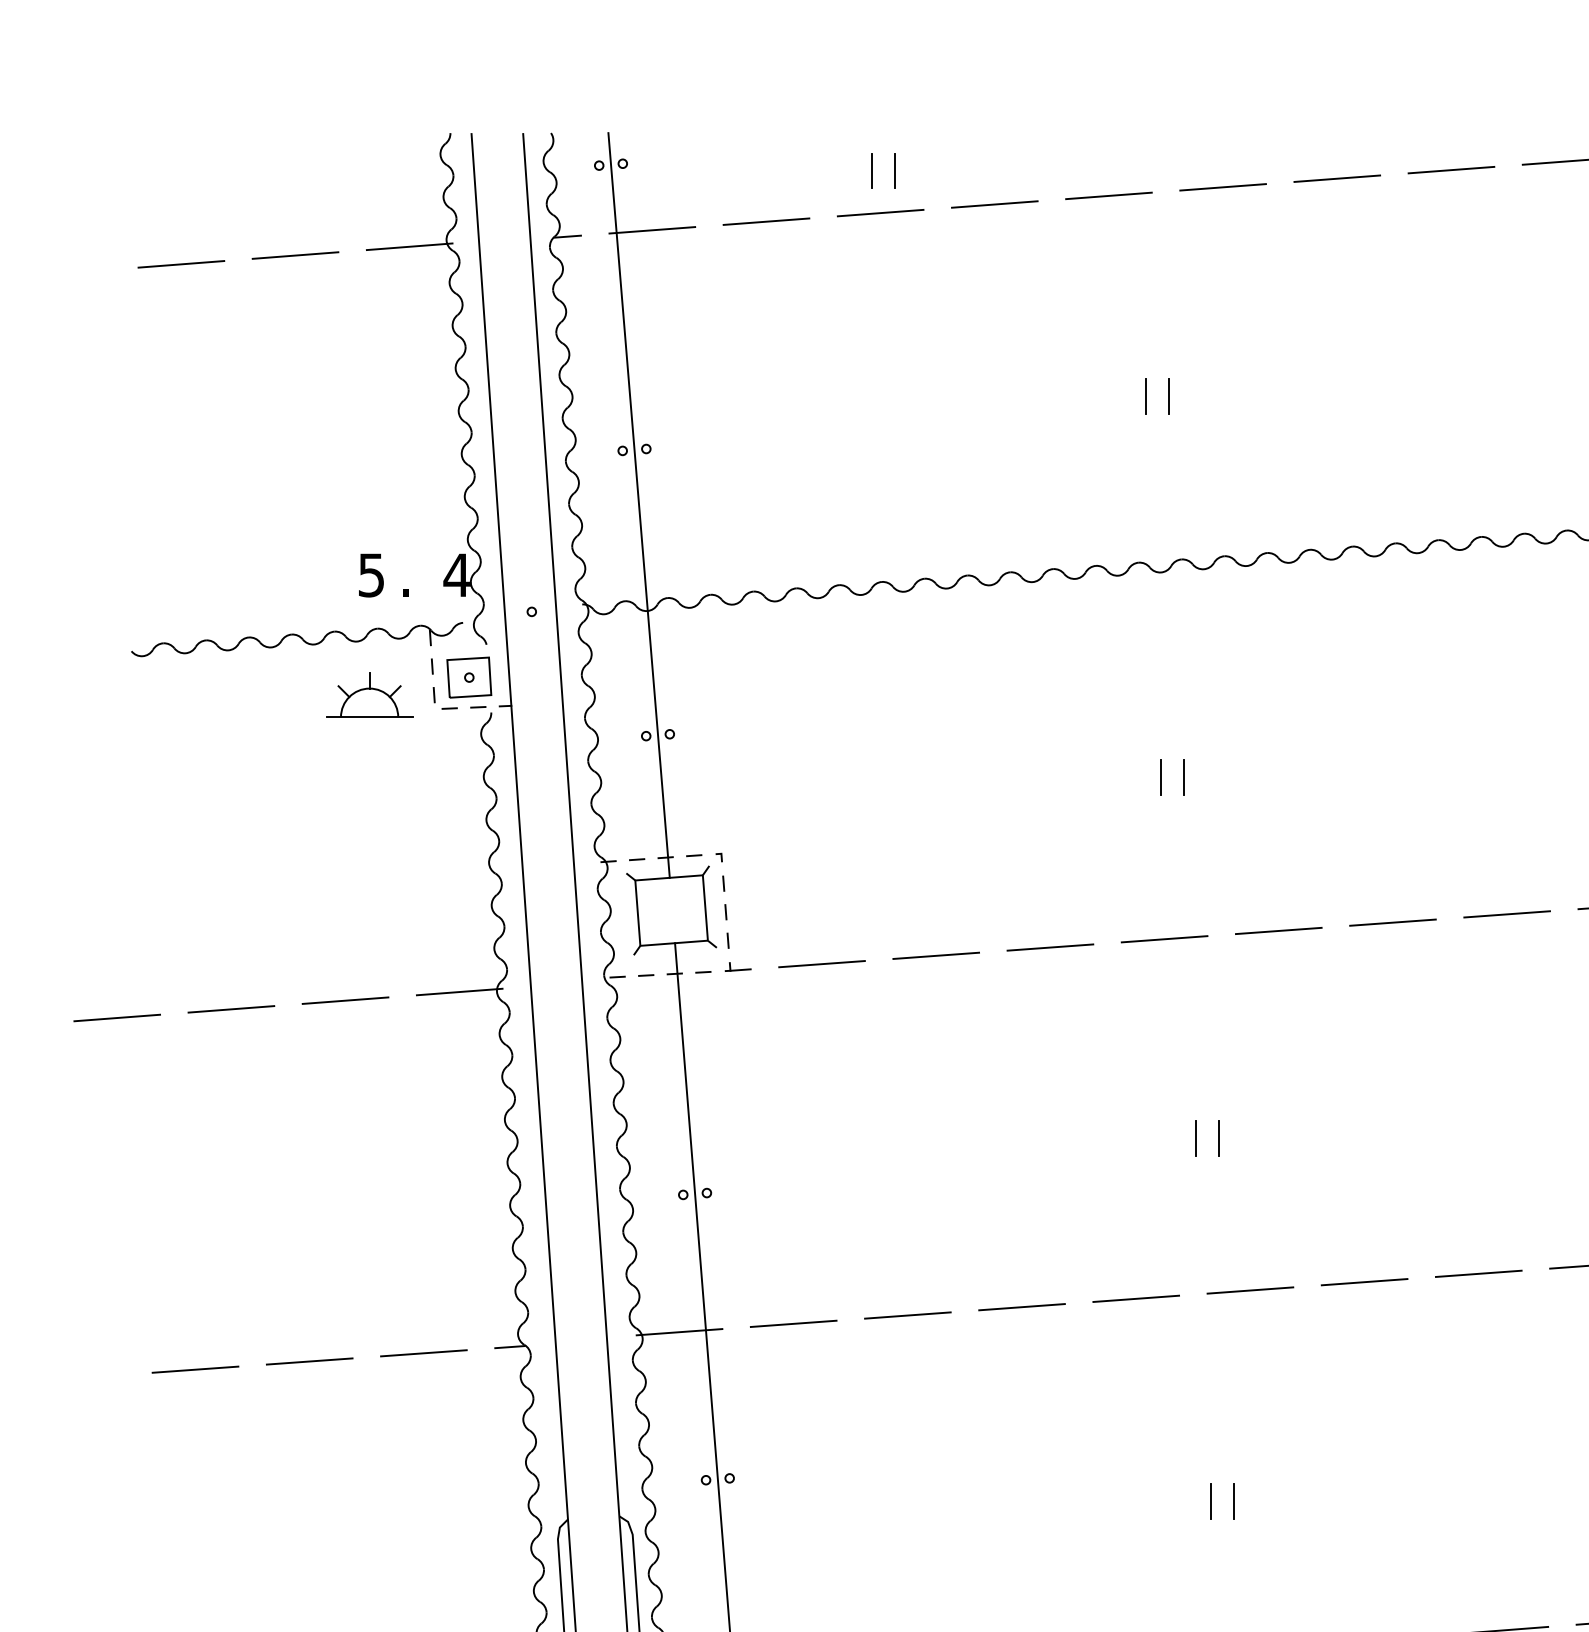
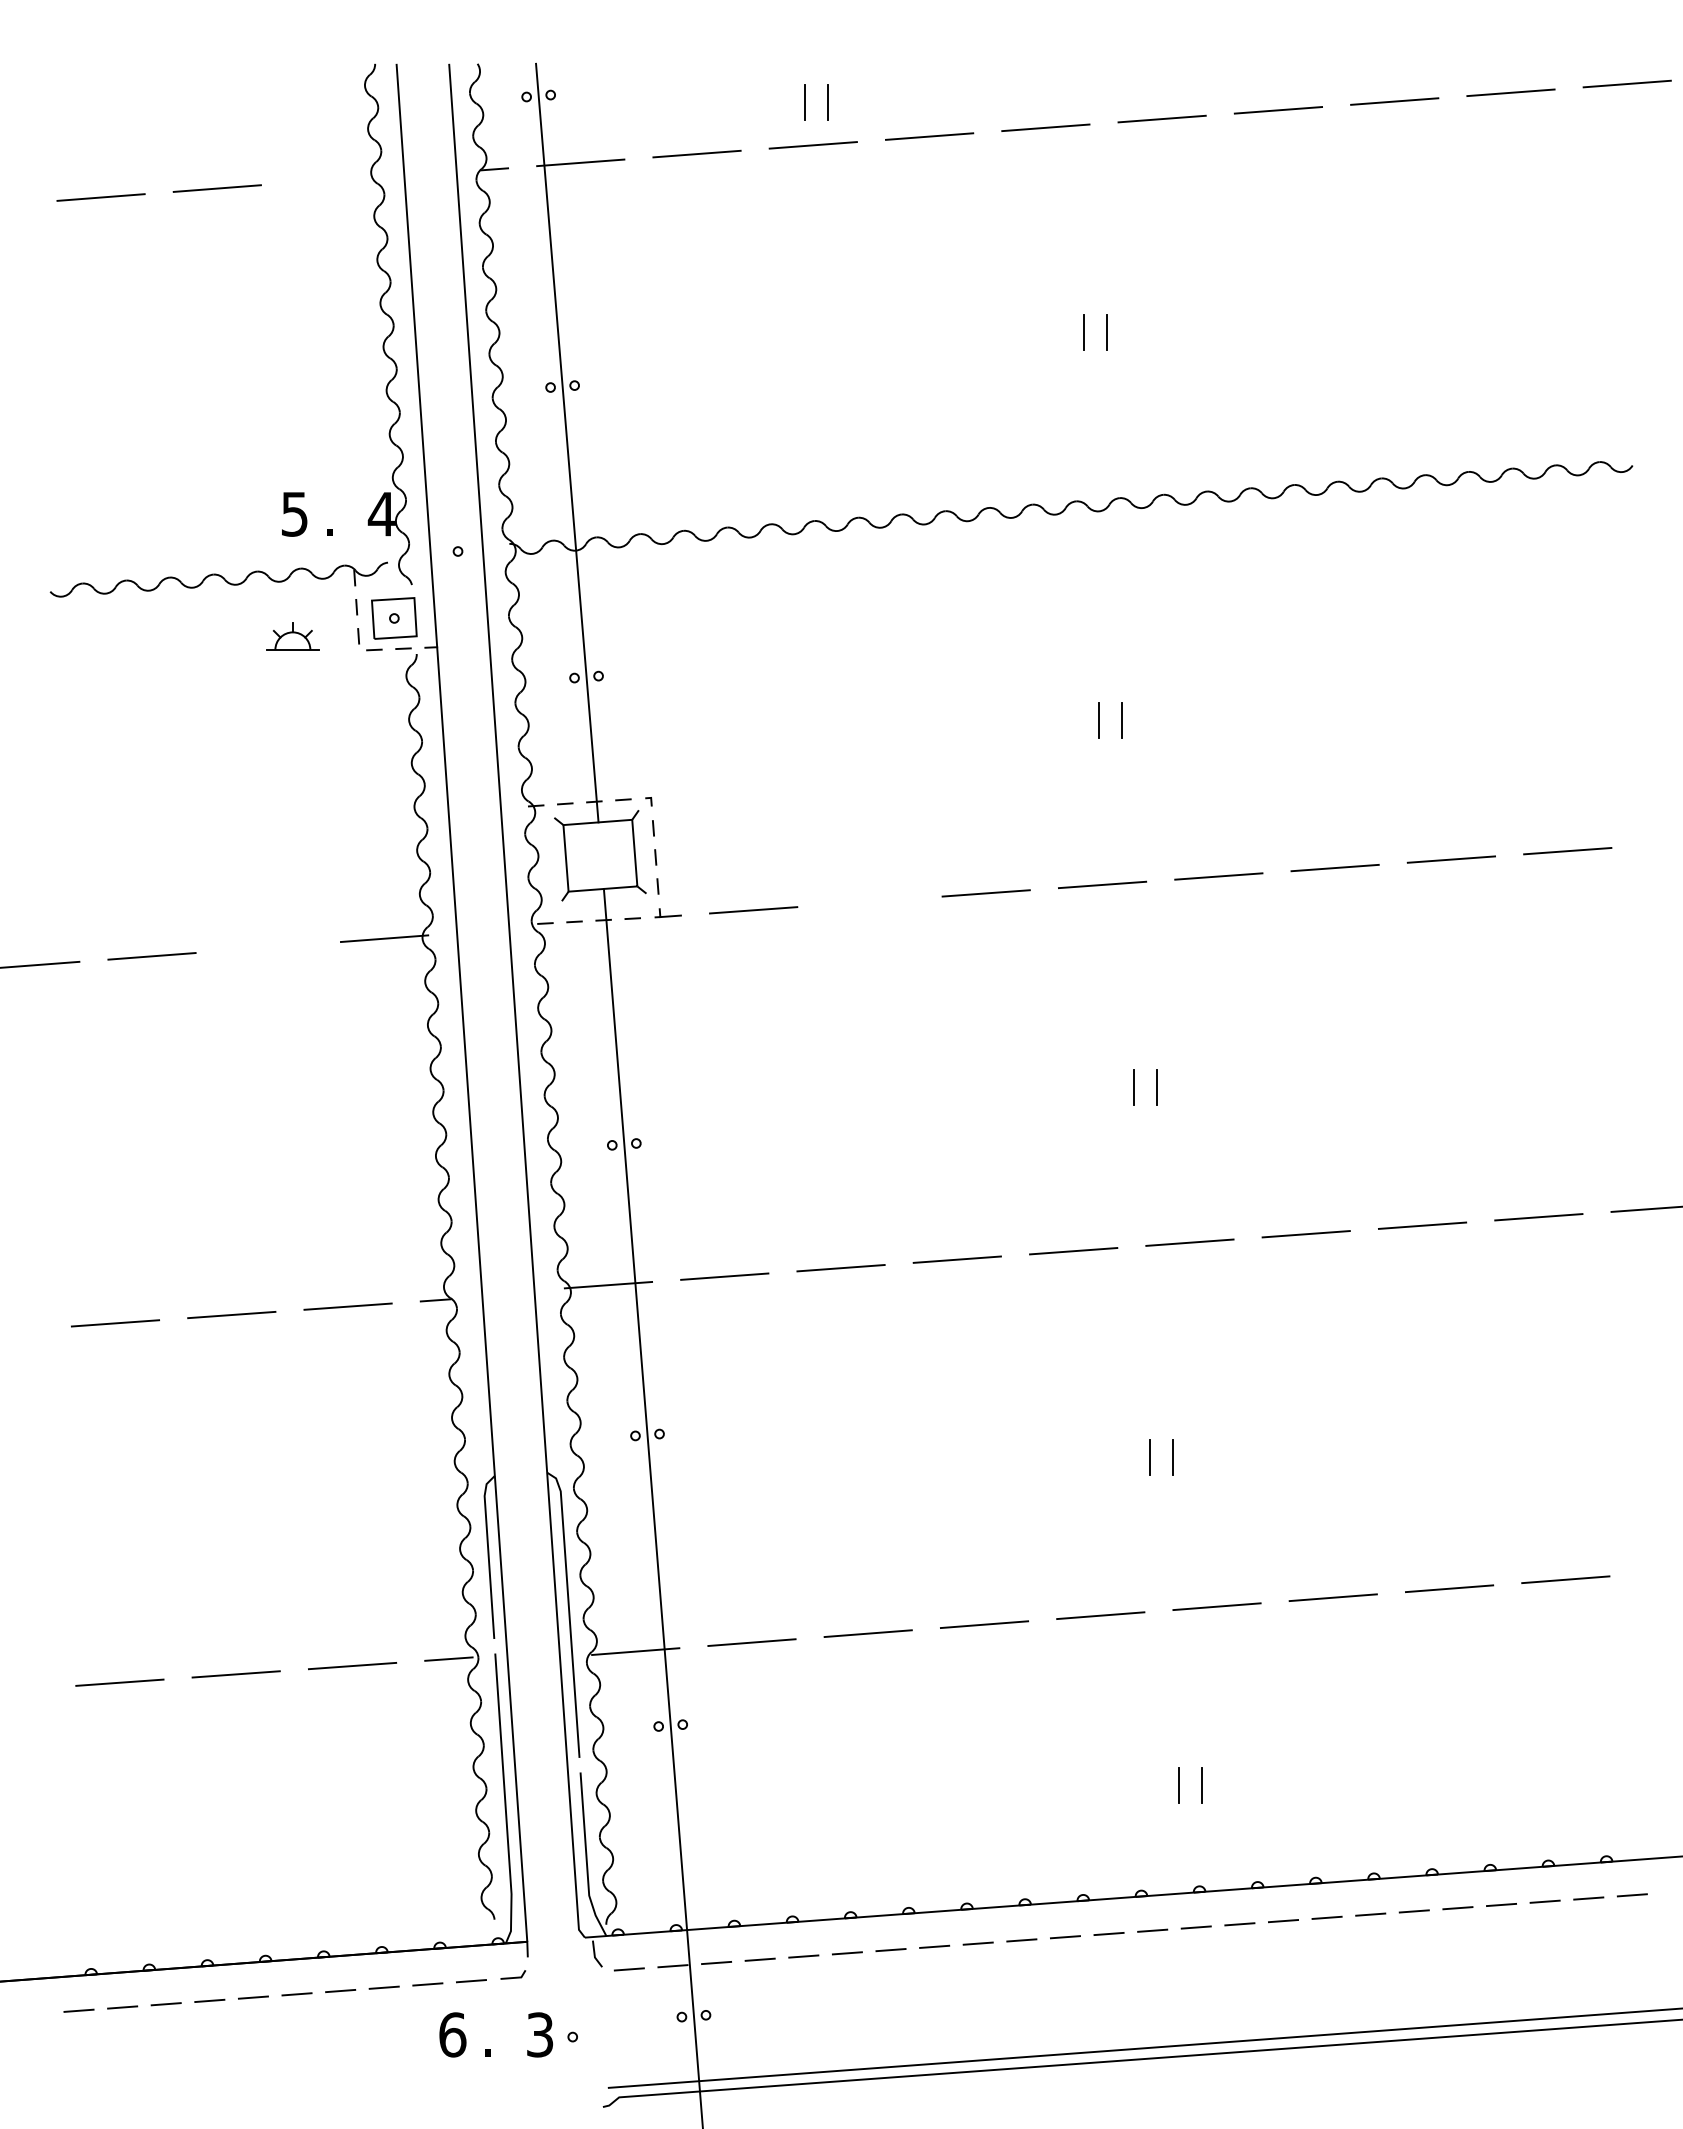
line: (409, 246) -> (333, 179), removed
part: (369, 695) -> (292, 636), size x0.6
line: (935, 955) -> (869, 901), removed
line: (344, 1000) -> (267, 947), removed

